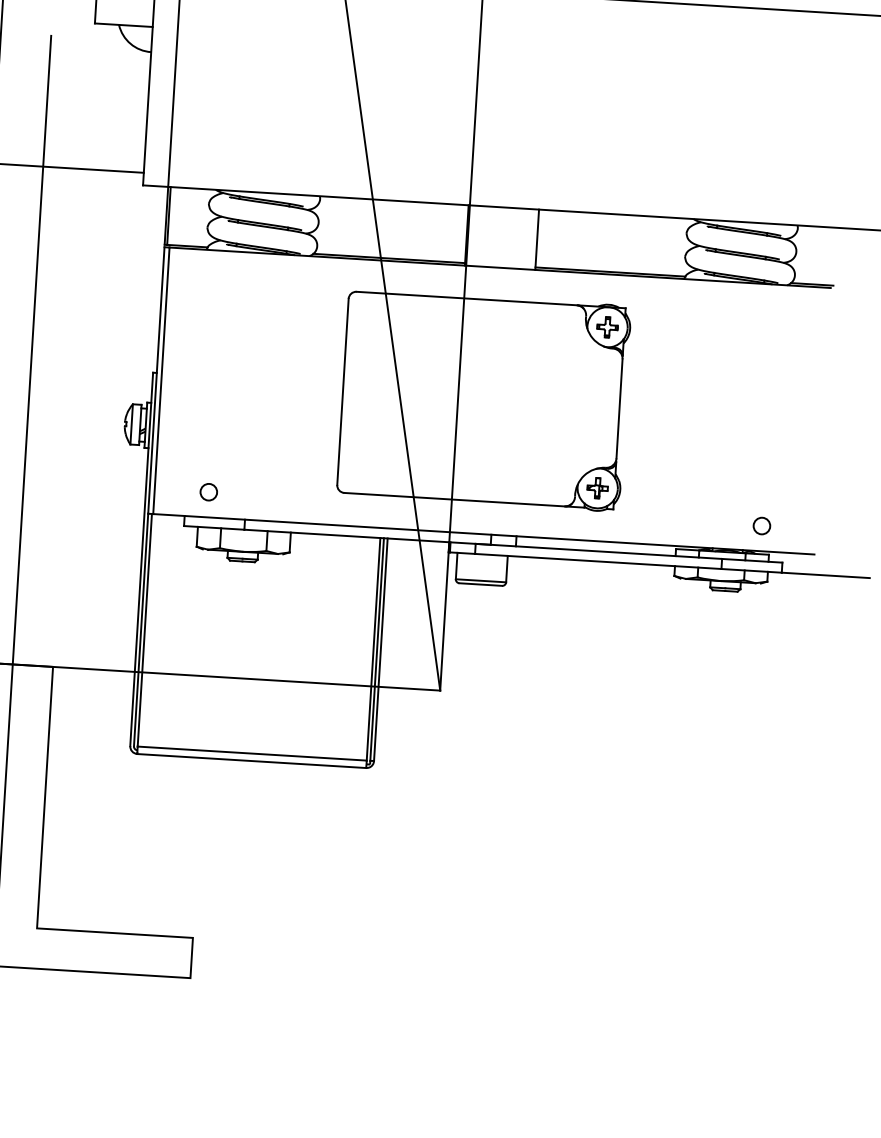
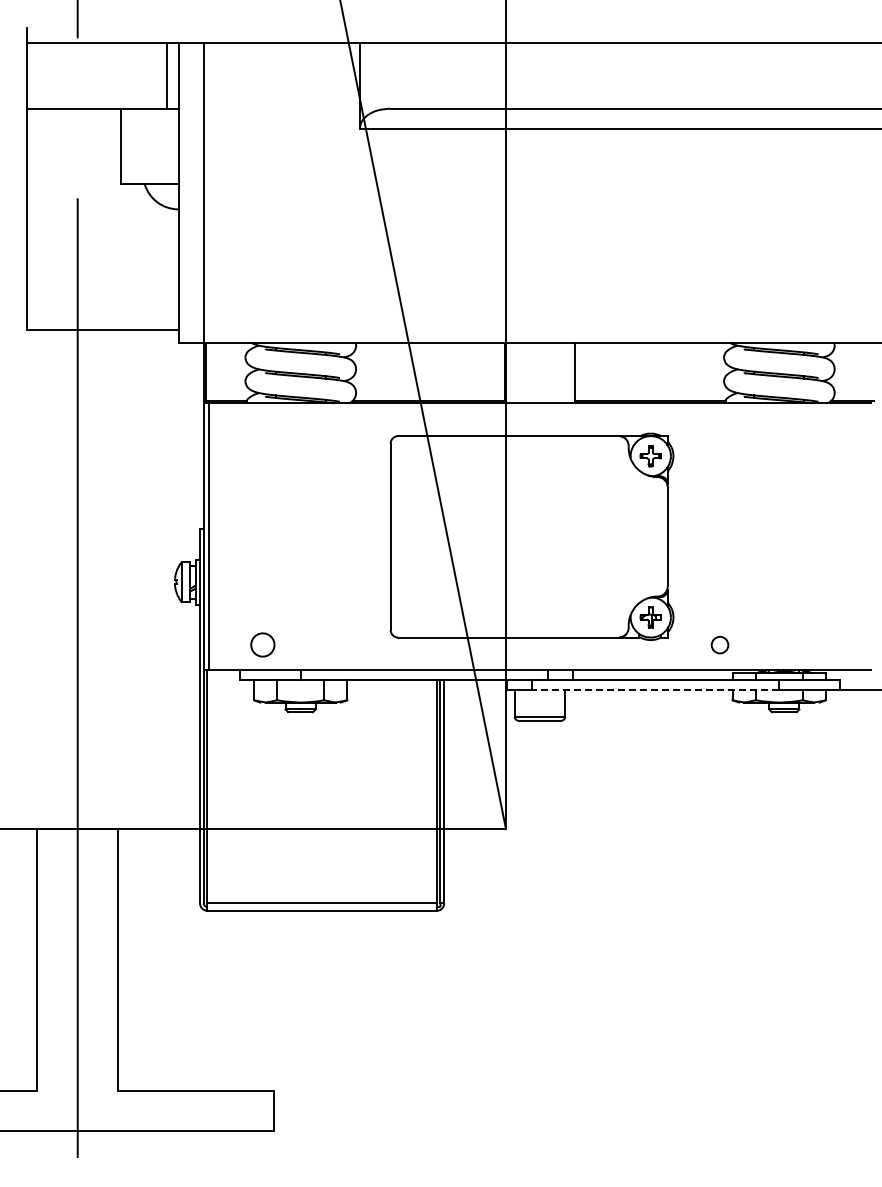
circle: (208, 492) -> (262, 645), size x1.4
circle: (761, 526) -> (719, 645), moved
line: (597, 561) -> (655, 690), solid -> dashed

